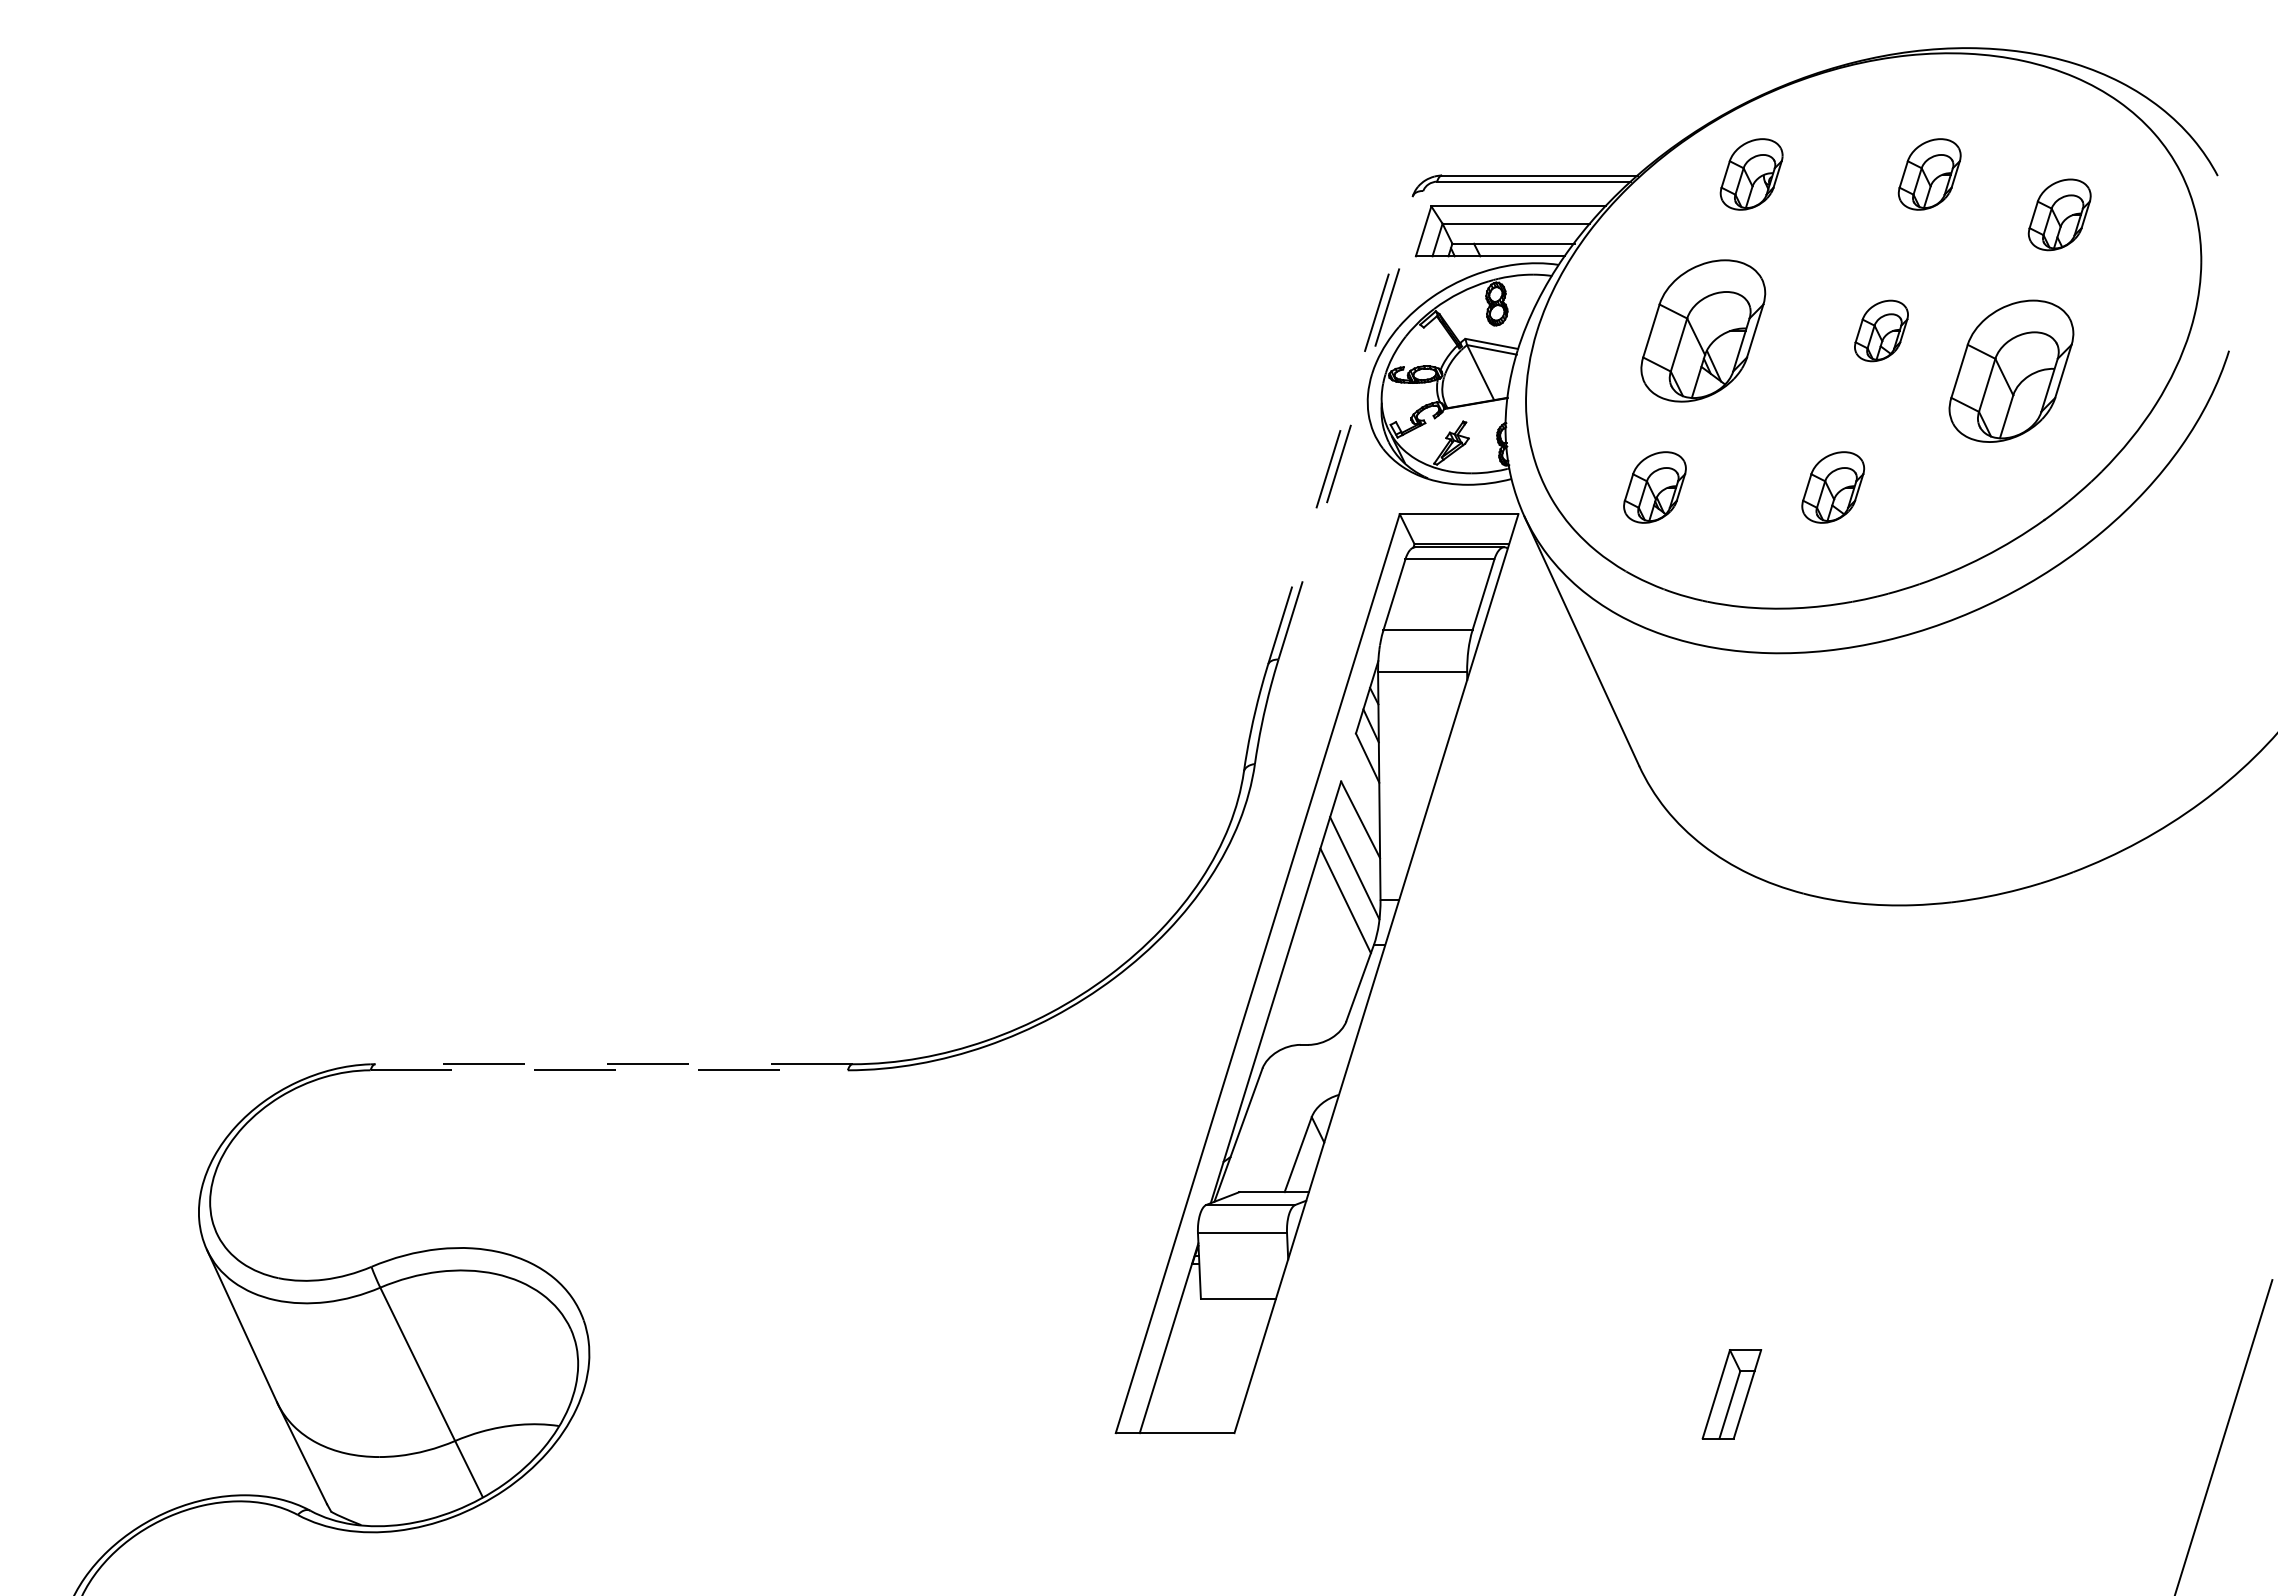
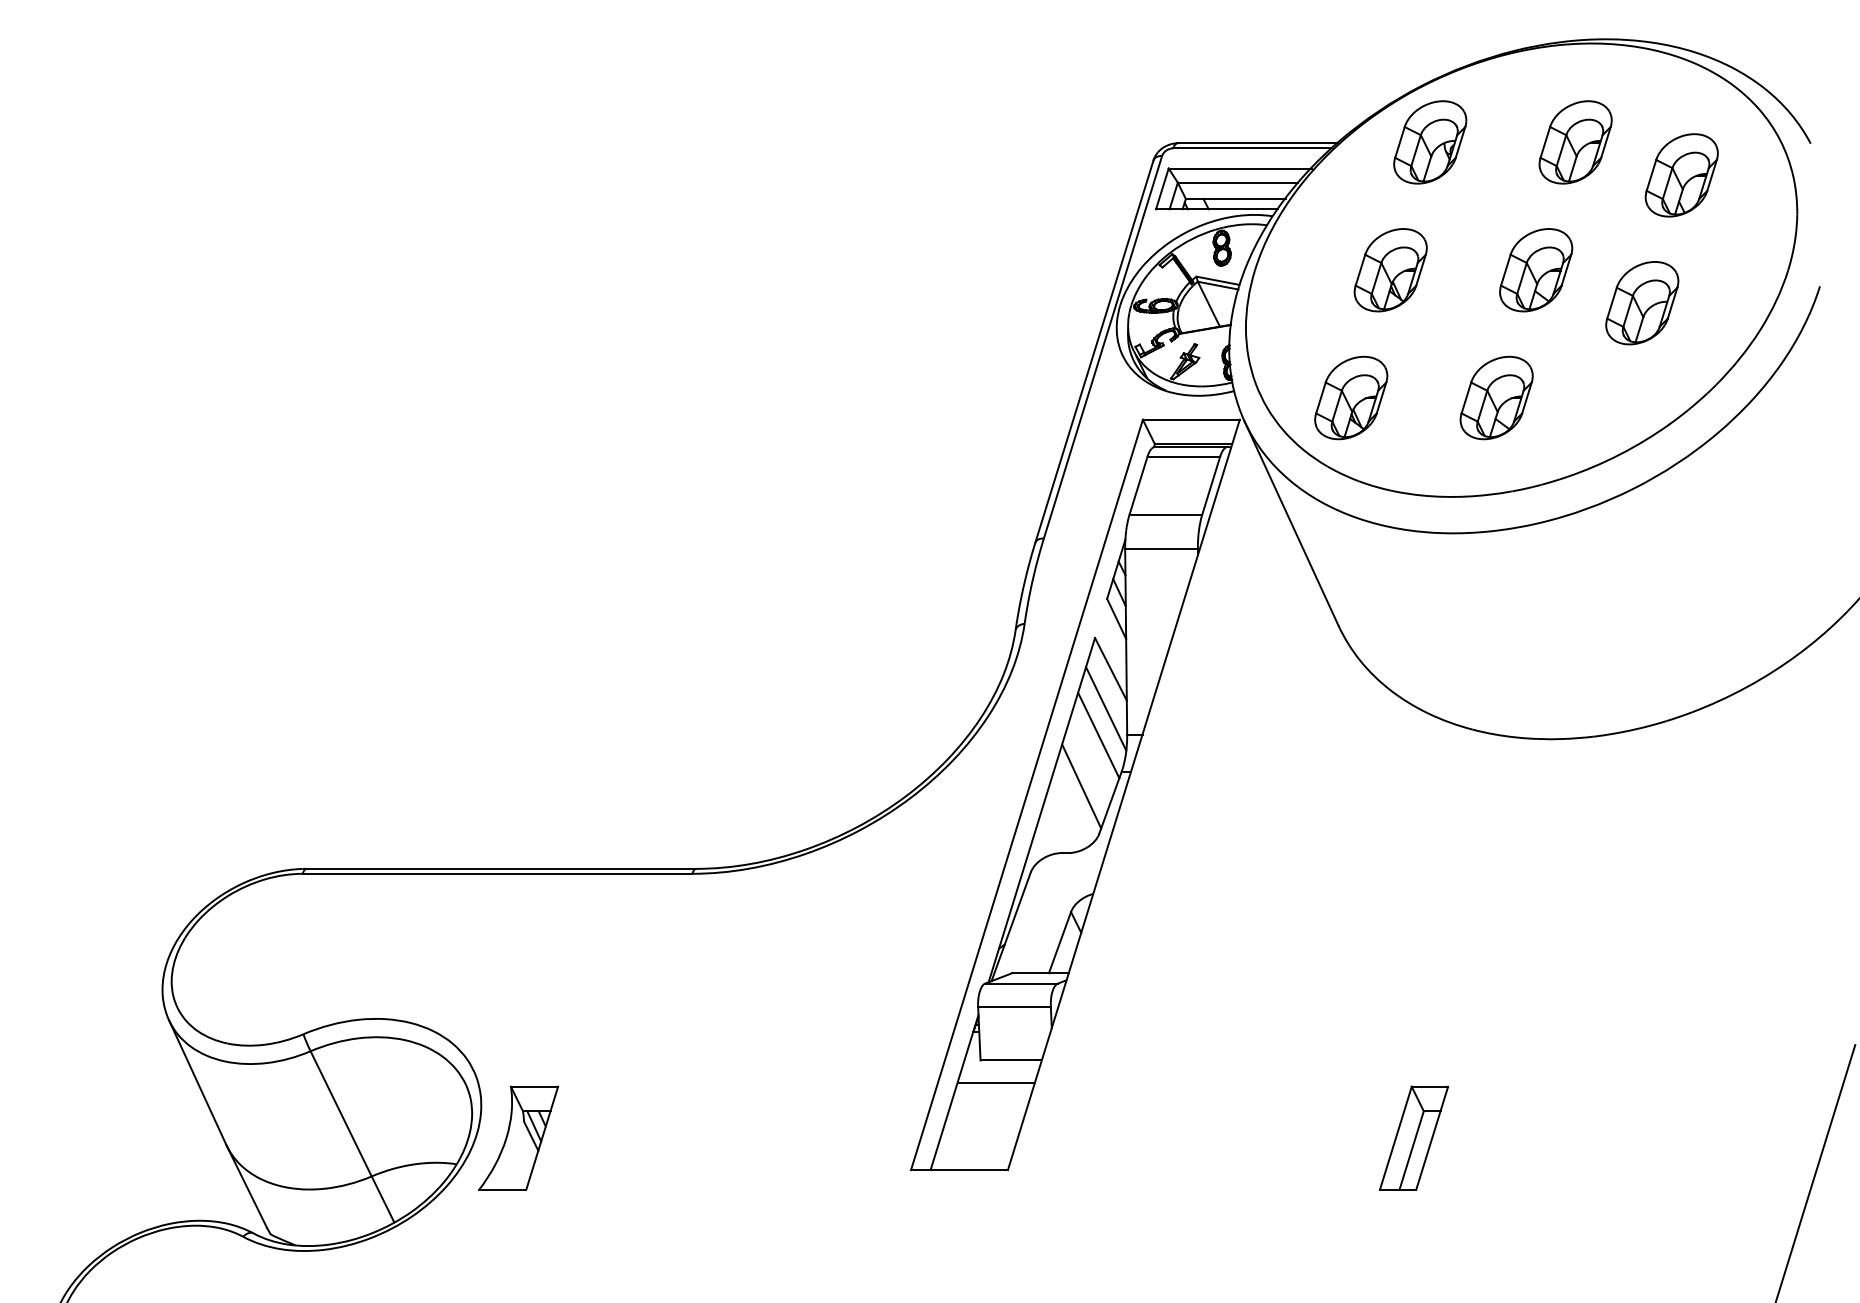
part: (1751, 174) -> (1430, 142), size x1.43
part: (1929, 174) -> (1575, 142), size x1.43
part: (2059, 214) -> (1681, 175), size x1.43
part: (1703, 330) -> (1390, 269), size x0.71
part: (1881, 330) -> (1536, 269), size x1.67
part: (2011, 371) -> (1642, 303), size x0.71
line: (1351, 424) -> (1103, 346), dashed -> solid
line: (1340, 430) -> (1094, 351), dashed -> solid
part: (1654, 487) -> (1350, 398), size x1.43
part: (1833, 487) -> (1496, 398), size x1.43
line: (1324, 962) -> (1081, 785), added
line: (614, 1064) -> (501, 869), dashed -> solid
line: (609, 1070) -> (497, 873), dashed -> solid
line: (1219, 1326) -> (995, 1082), added
part: (635, 1394) -> (518, 1138), added
part: (1731, 1394) -> (1413, 1138), size x1.43

